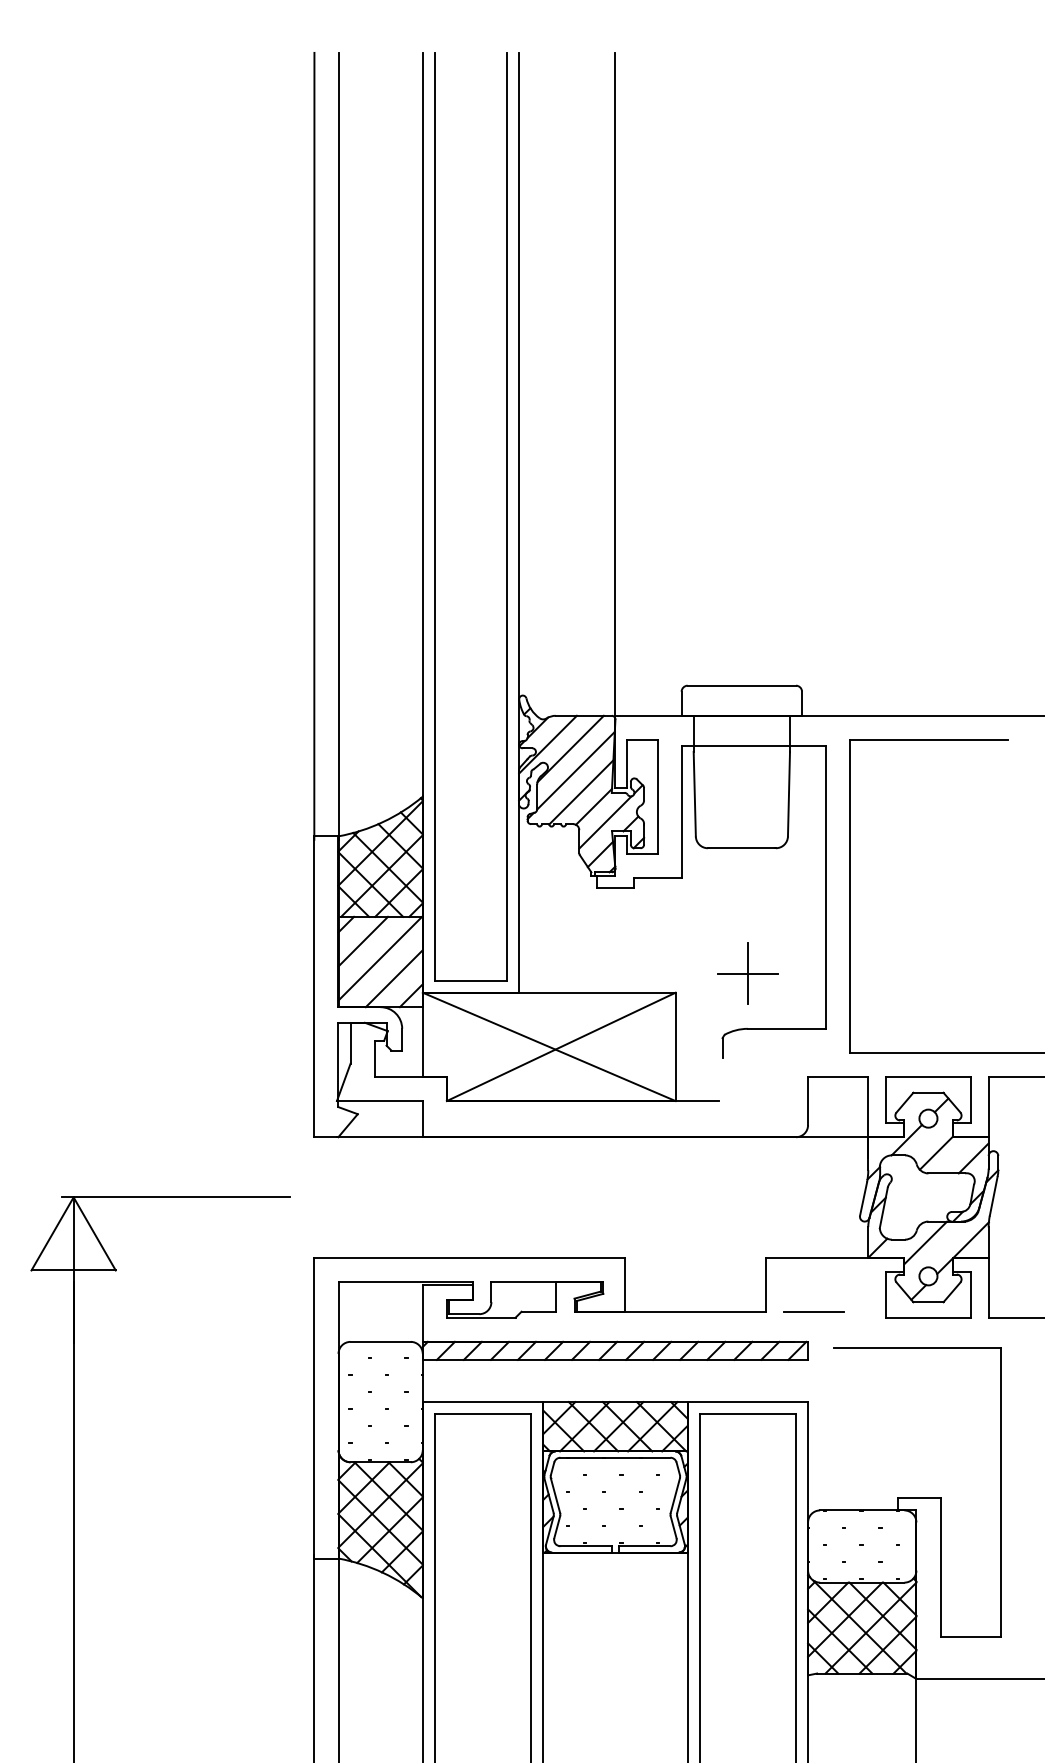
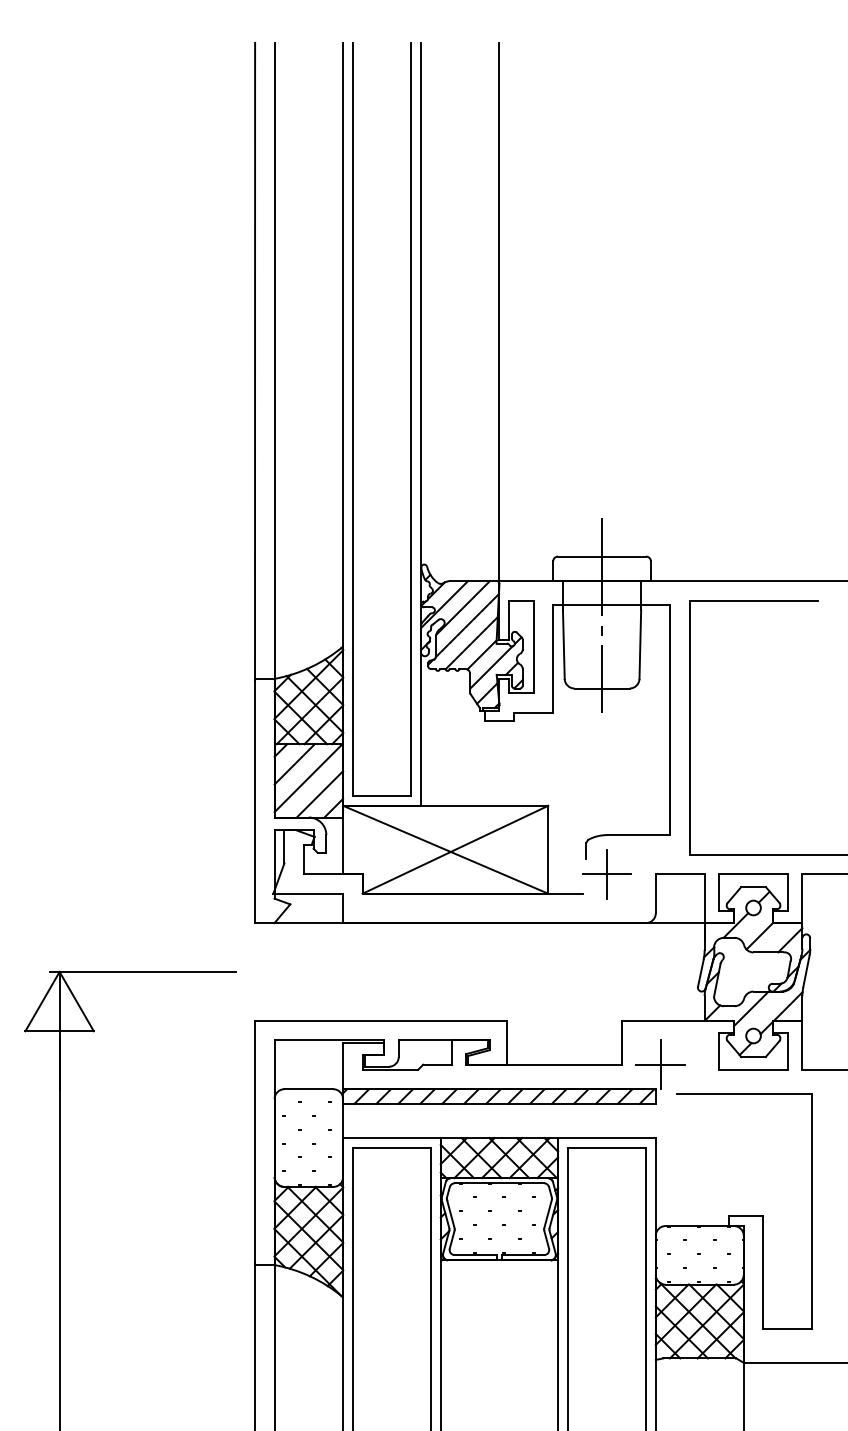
line: (742, 758) -> (602, 615), added
part: (747, 973) -> (606, 874), moved
line: (813, 1311) -> (660, 1064), added

